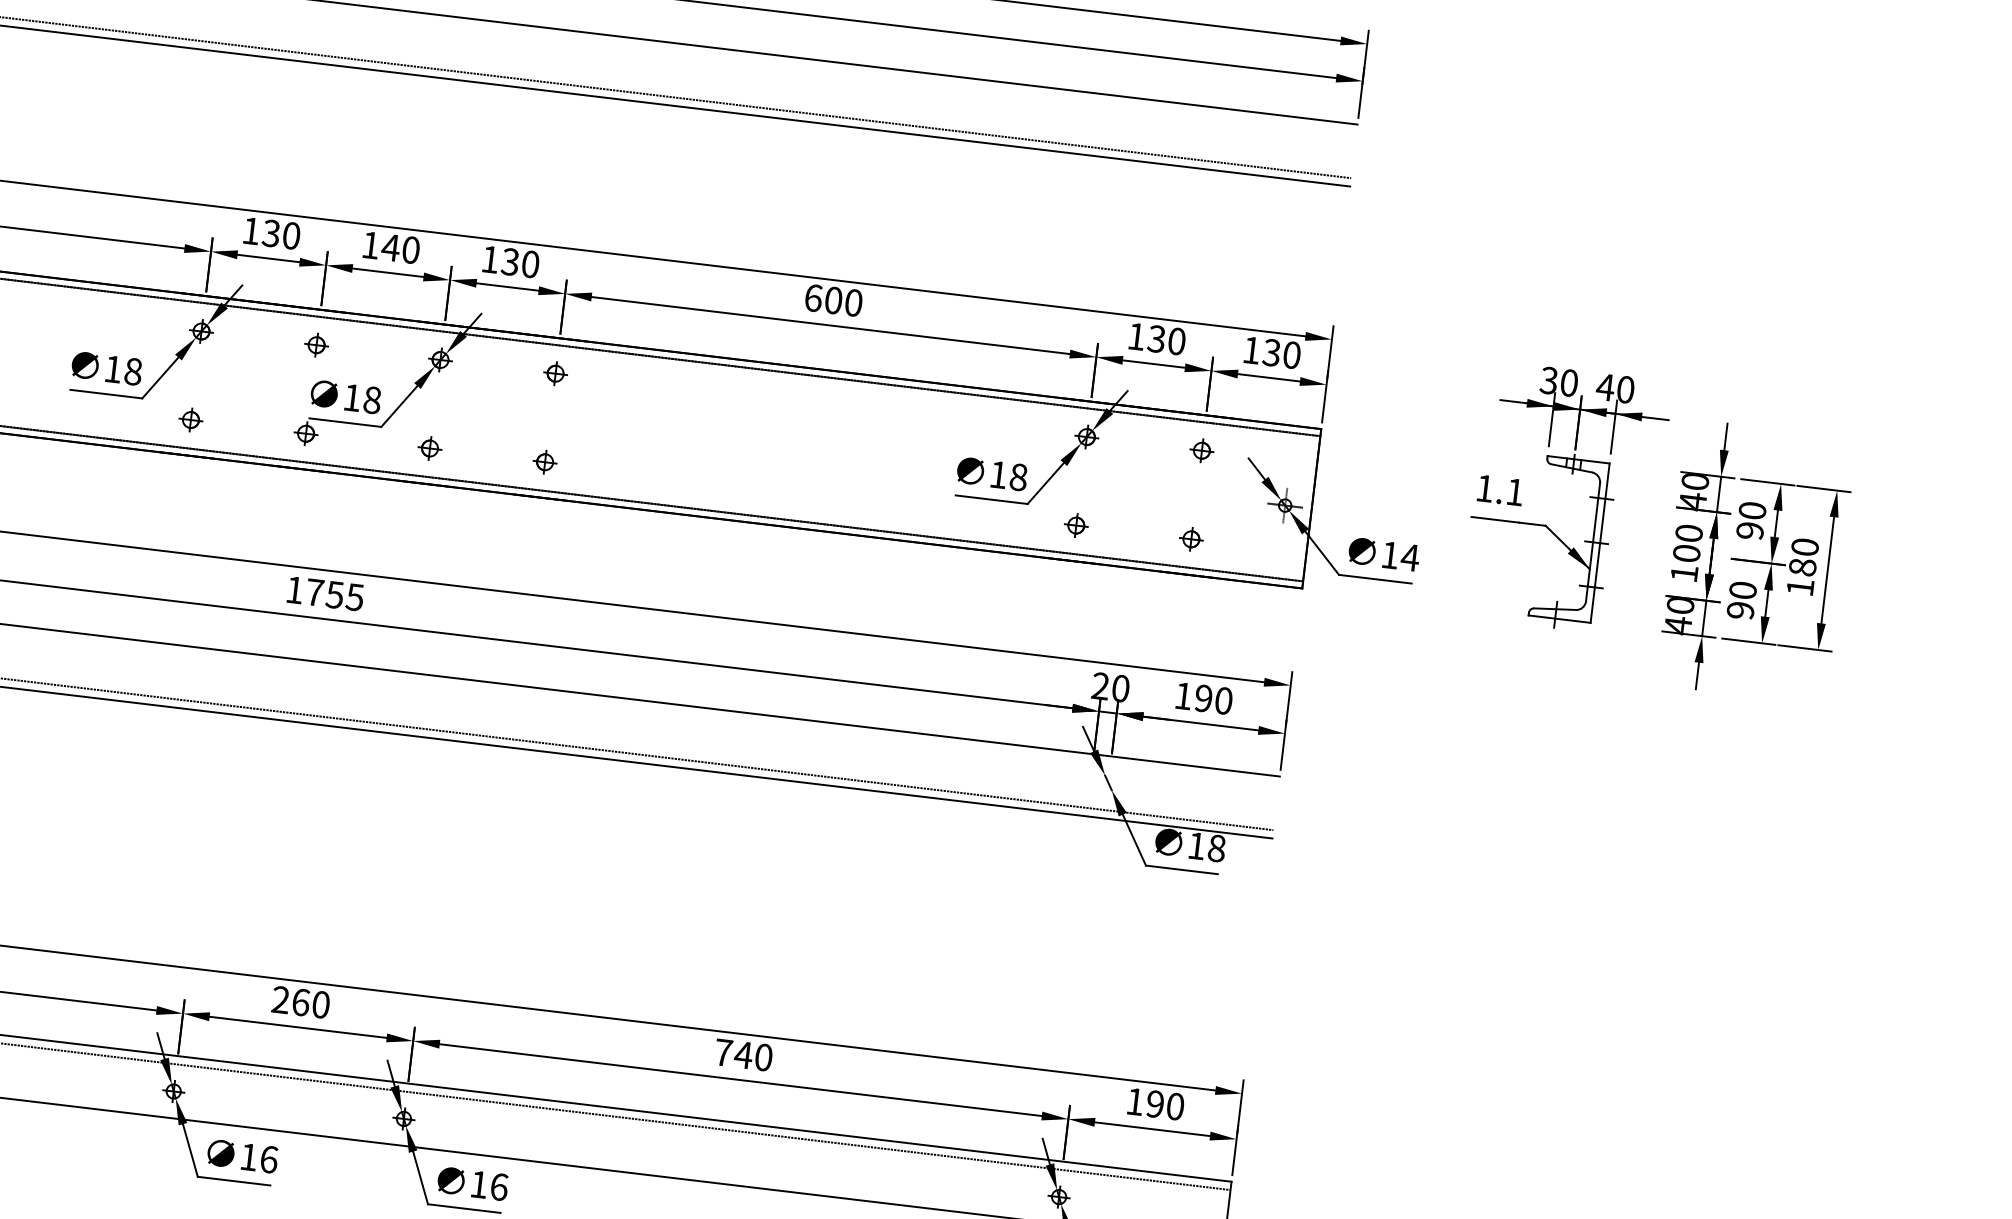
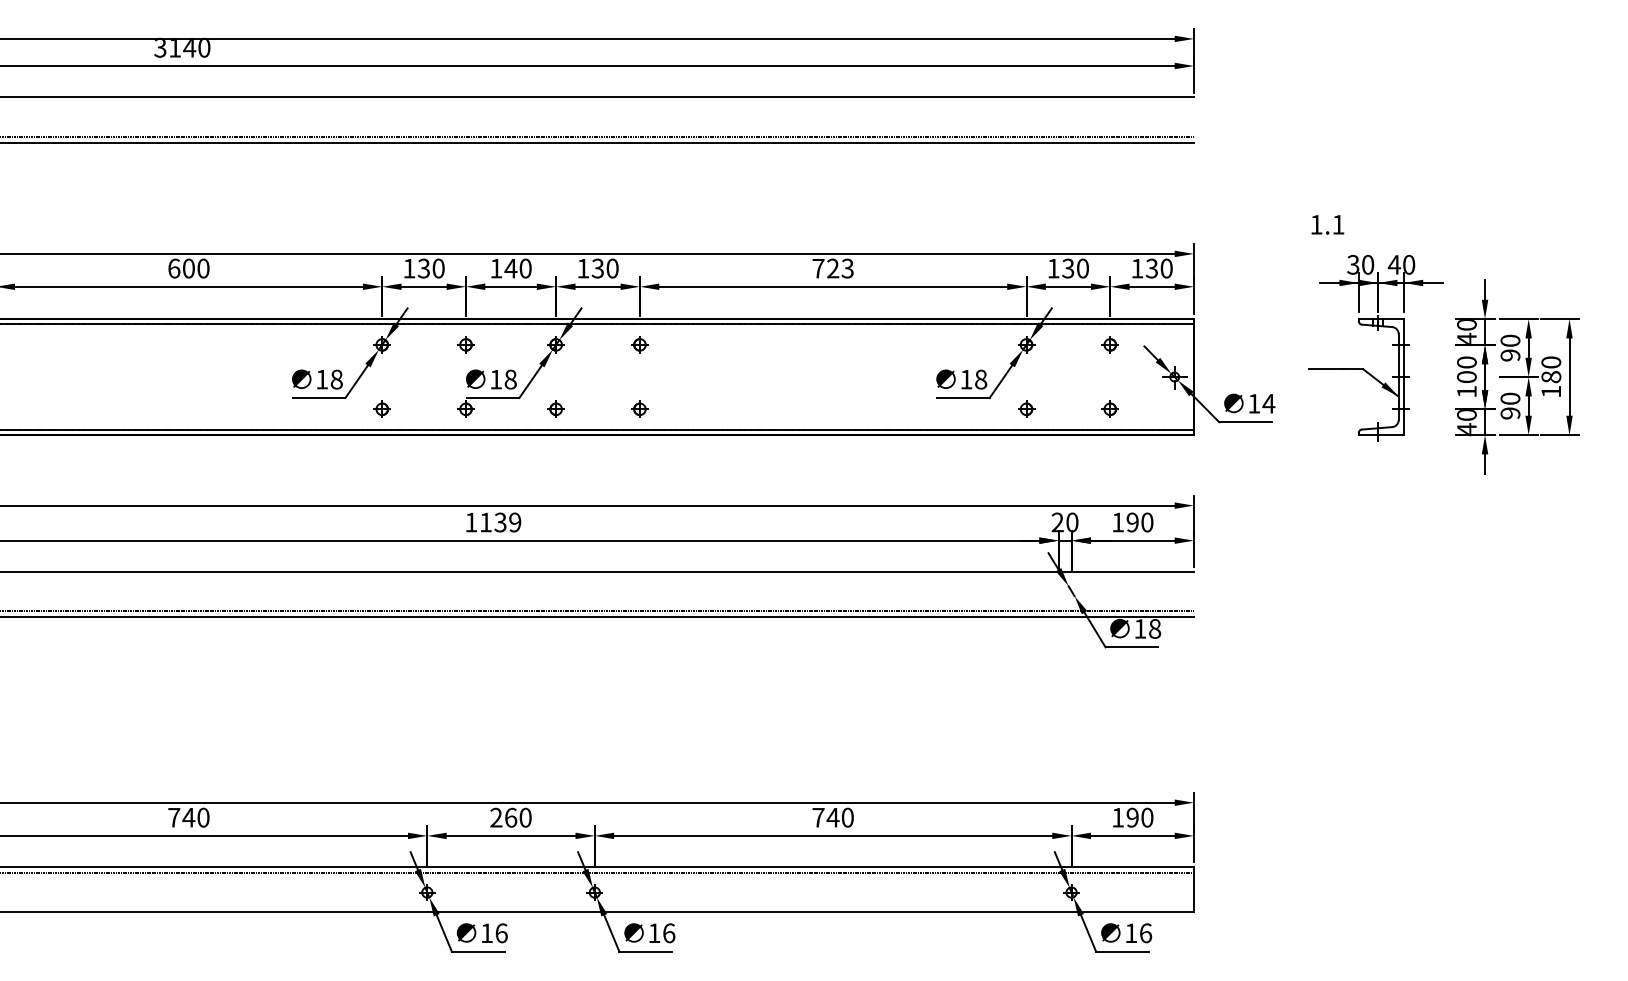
text: (832, 300) -> (832, 268), 600 -> 723
text: (1500, 489) -> (1327, 224), moved
text: (334, 594) -> (500, 522), 1755 -> 1139

